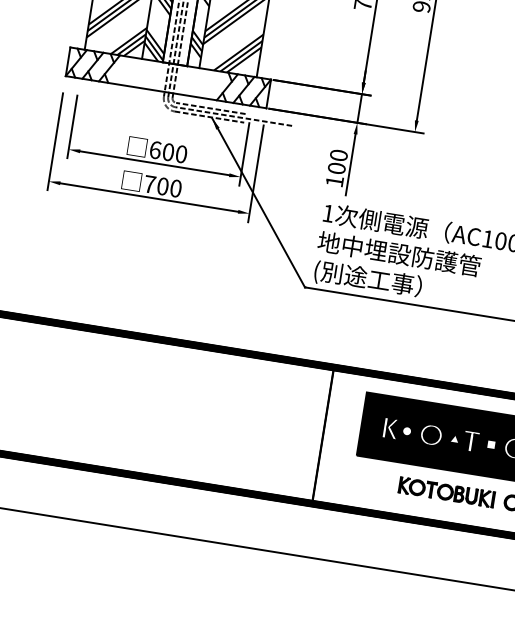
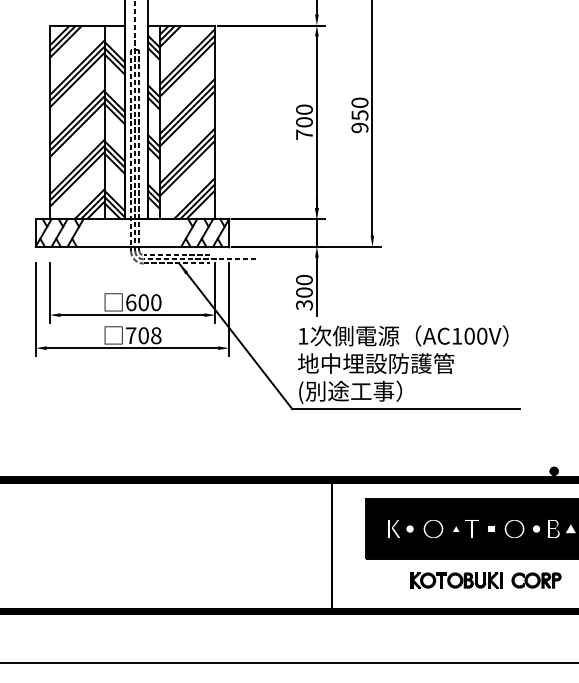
text: (334, 181) -> (304, 305), 100 -> 300
text: (176, 188) -> (156, 335), 700 -> 708

